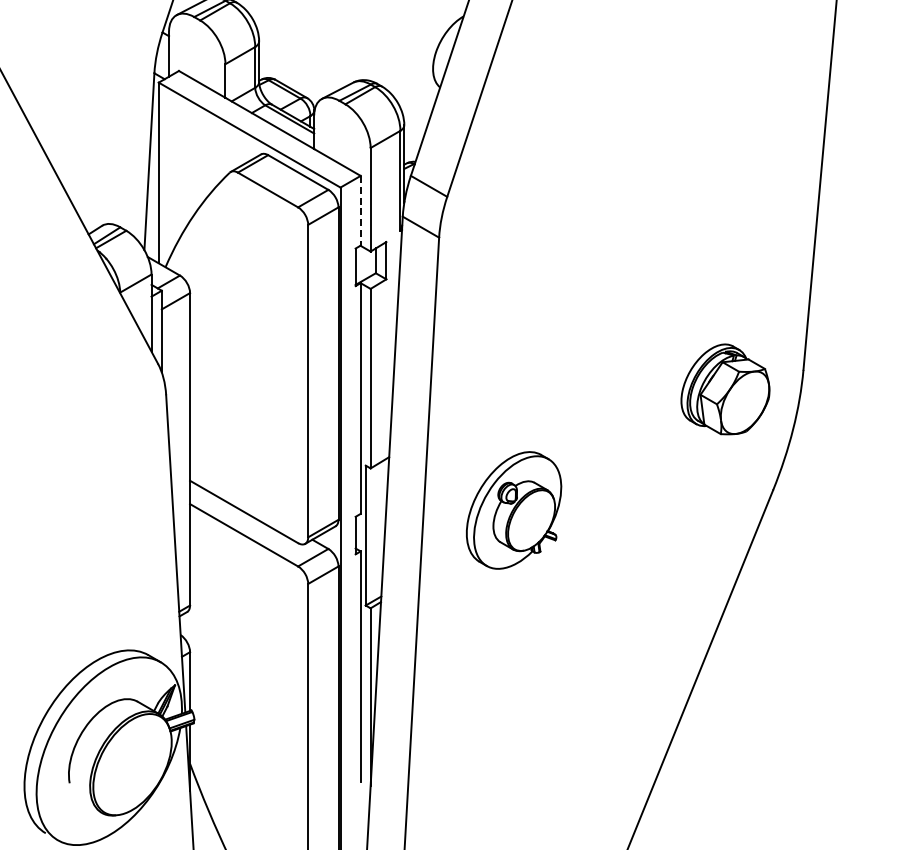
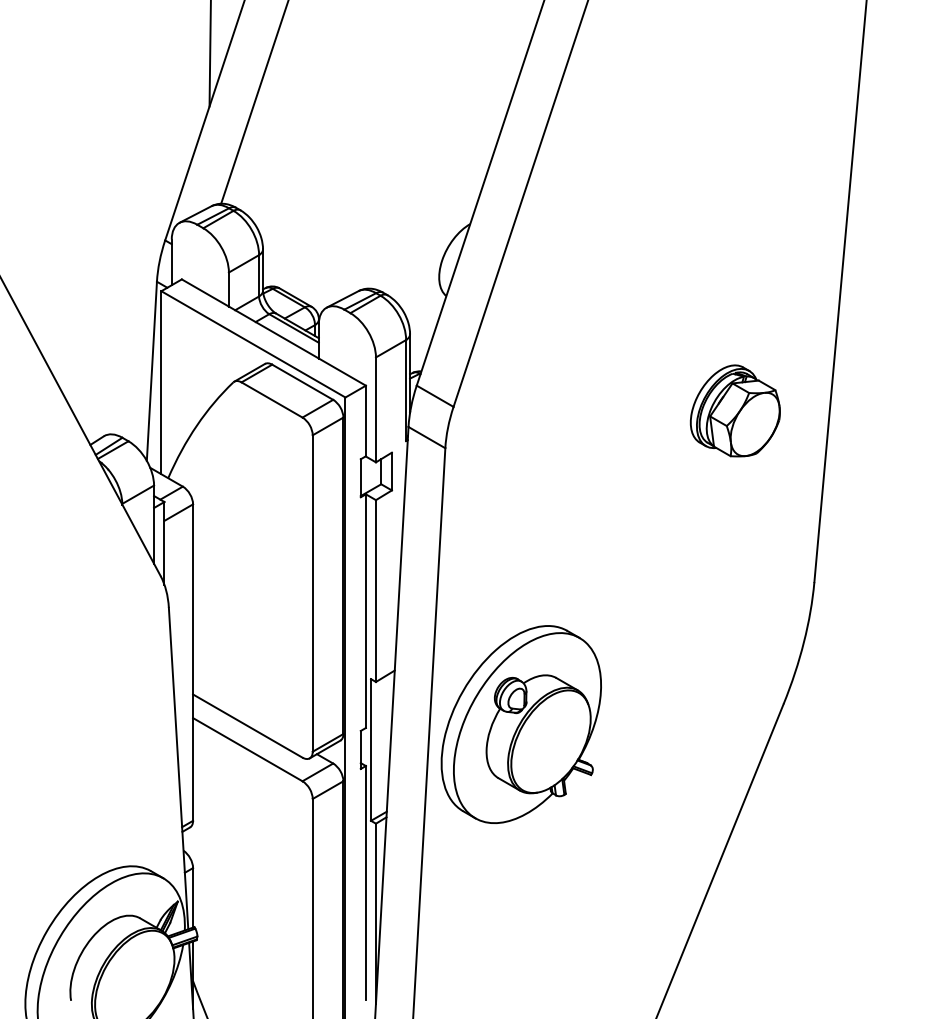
line: (360, 211) -> (365, 421), dashed -> solid
part: (724, 388) -> (734, 410), moved
part: (513, 510) -> (520, 724), size x1.67

